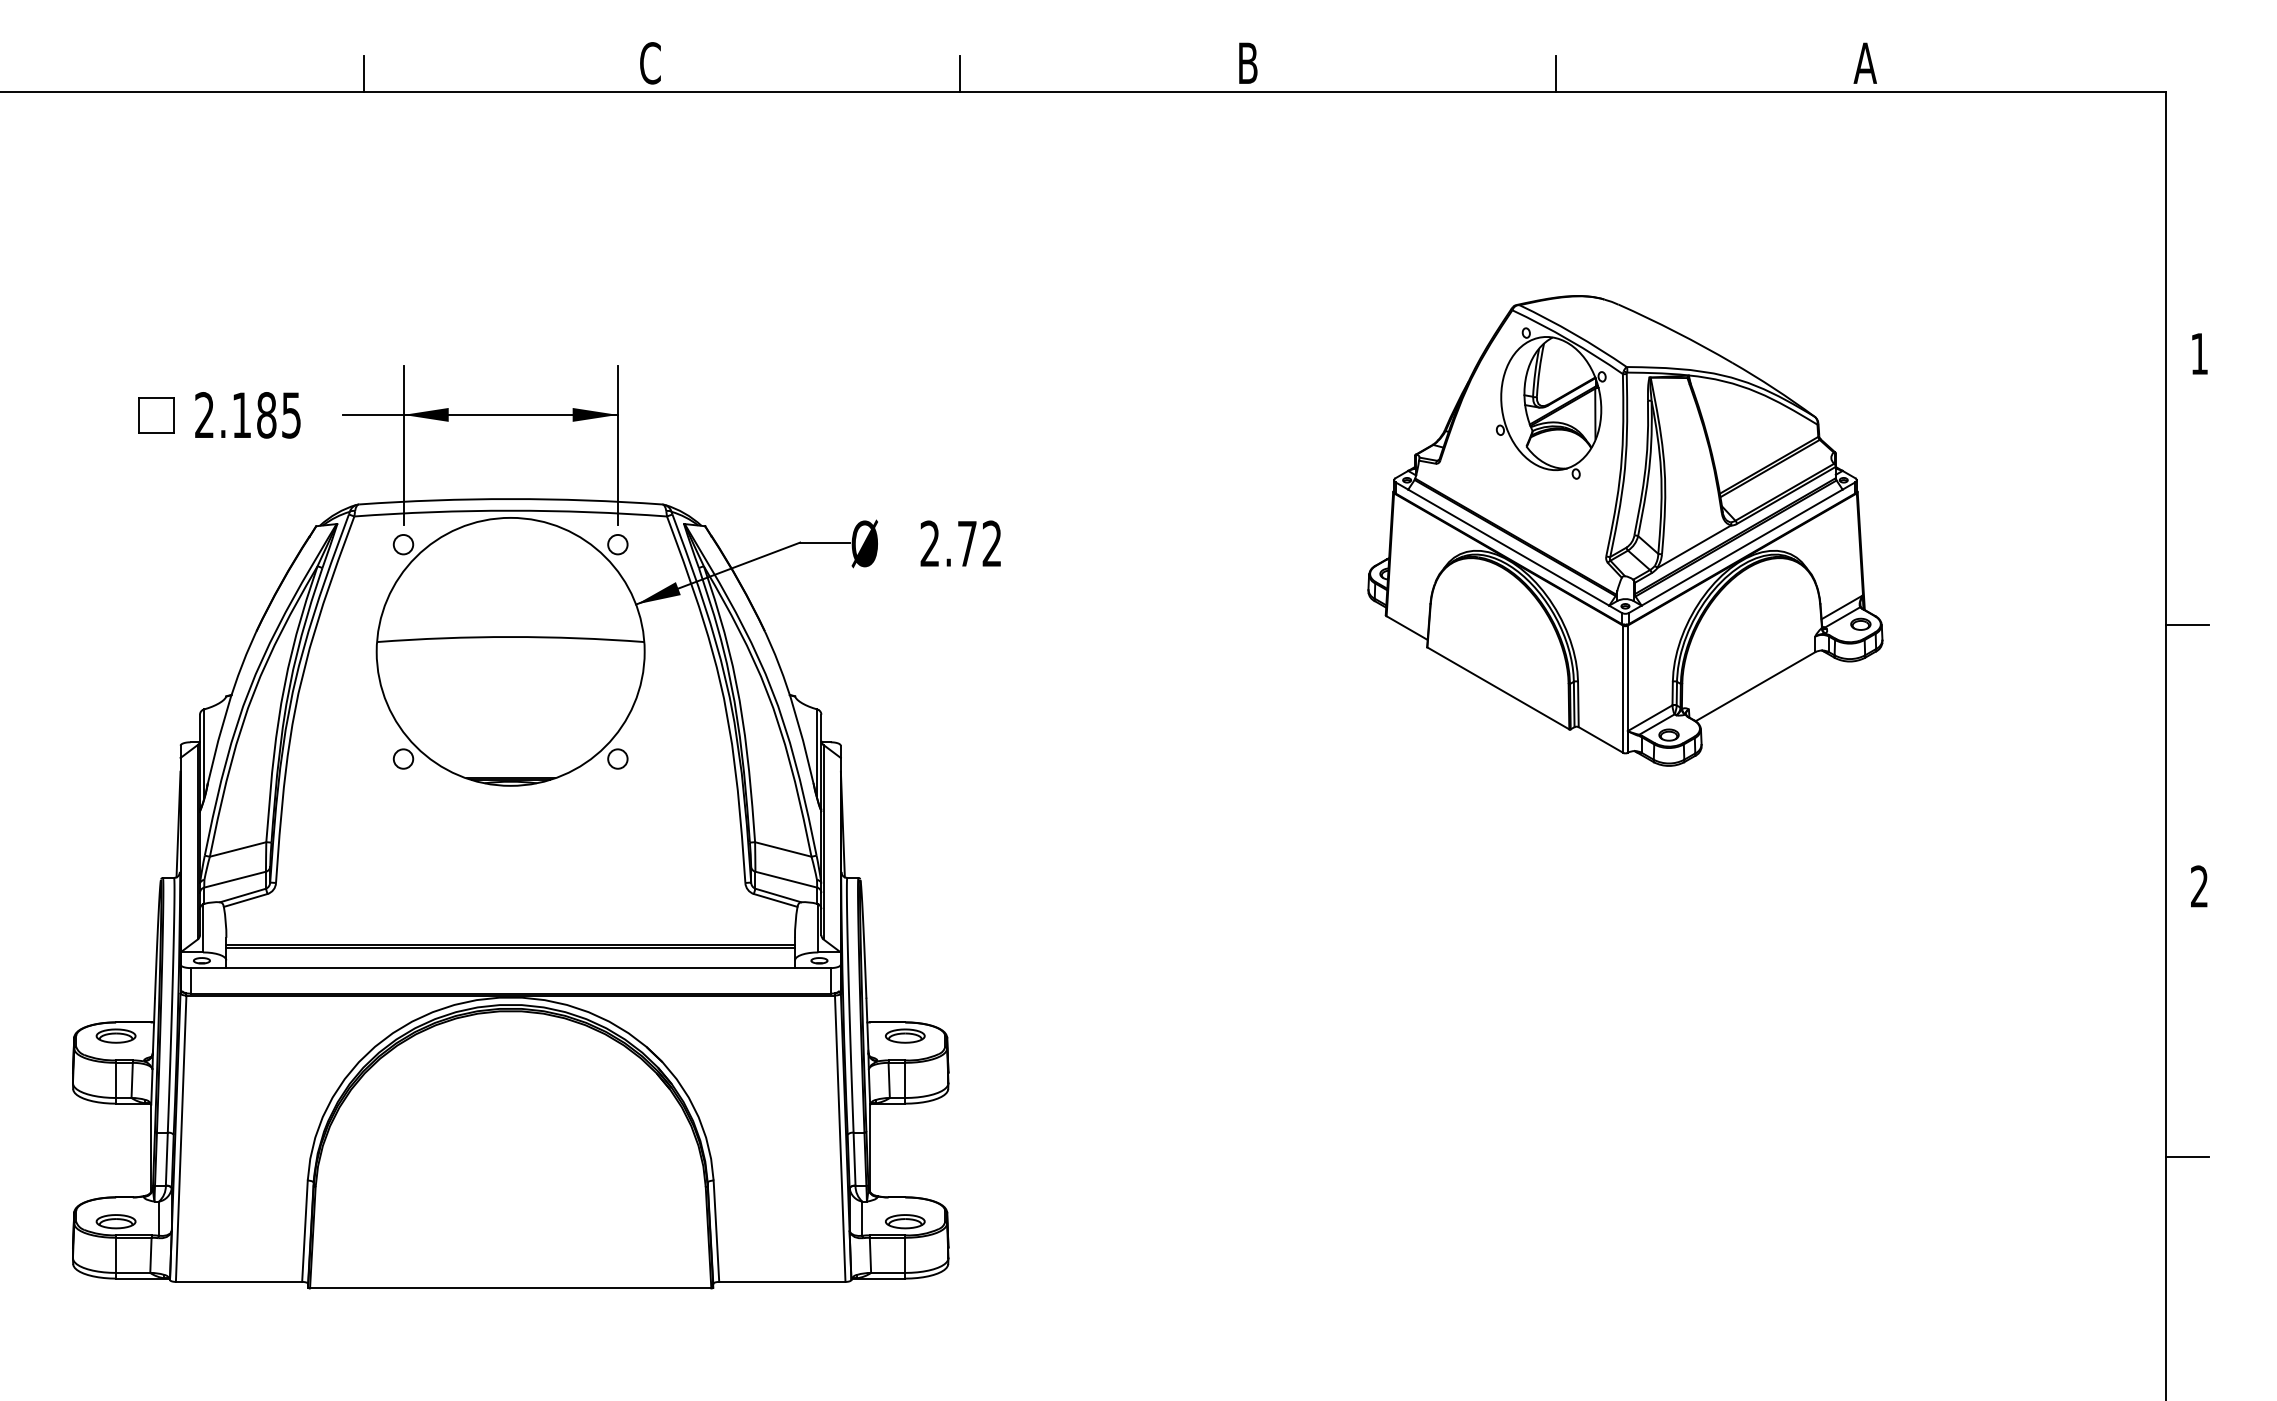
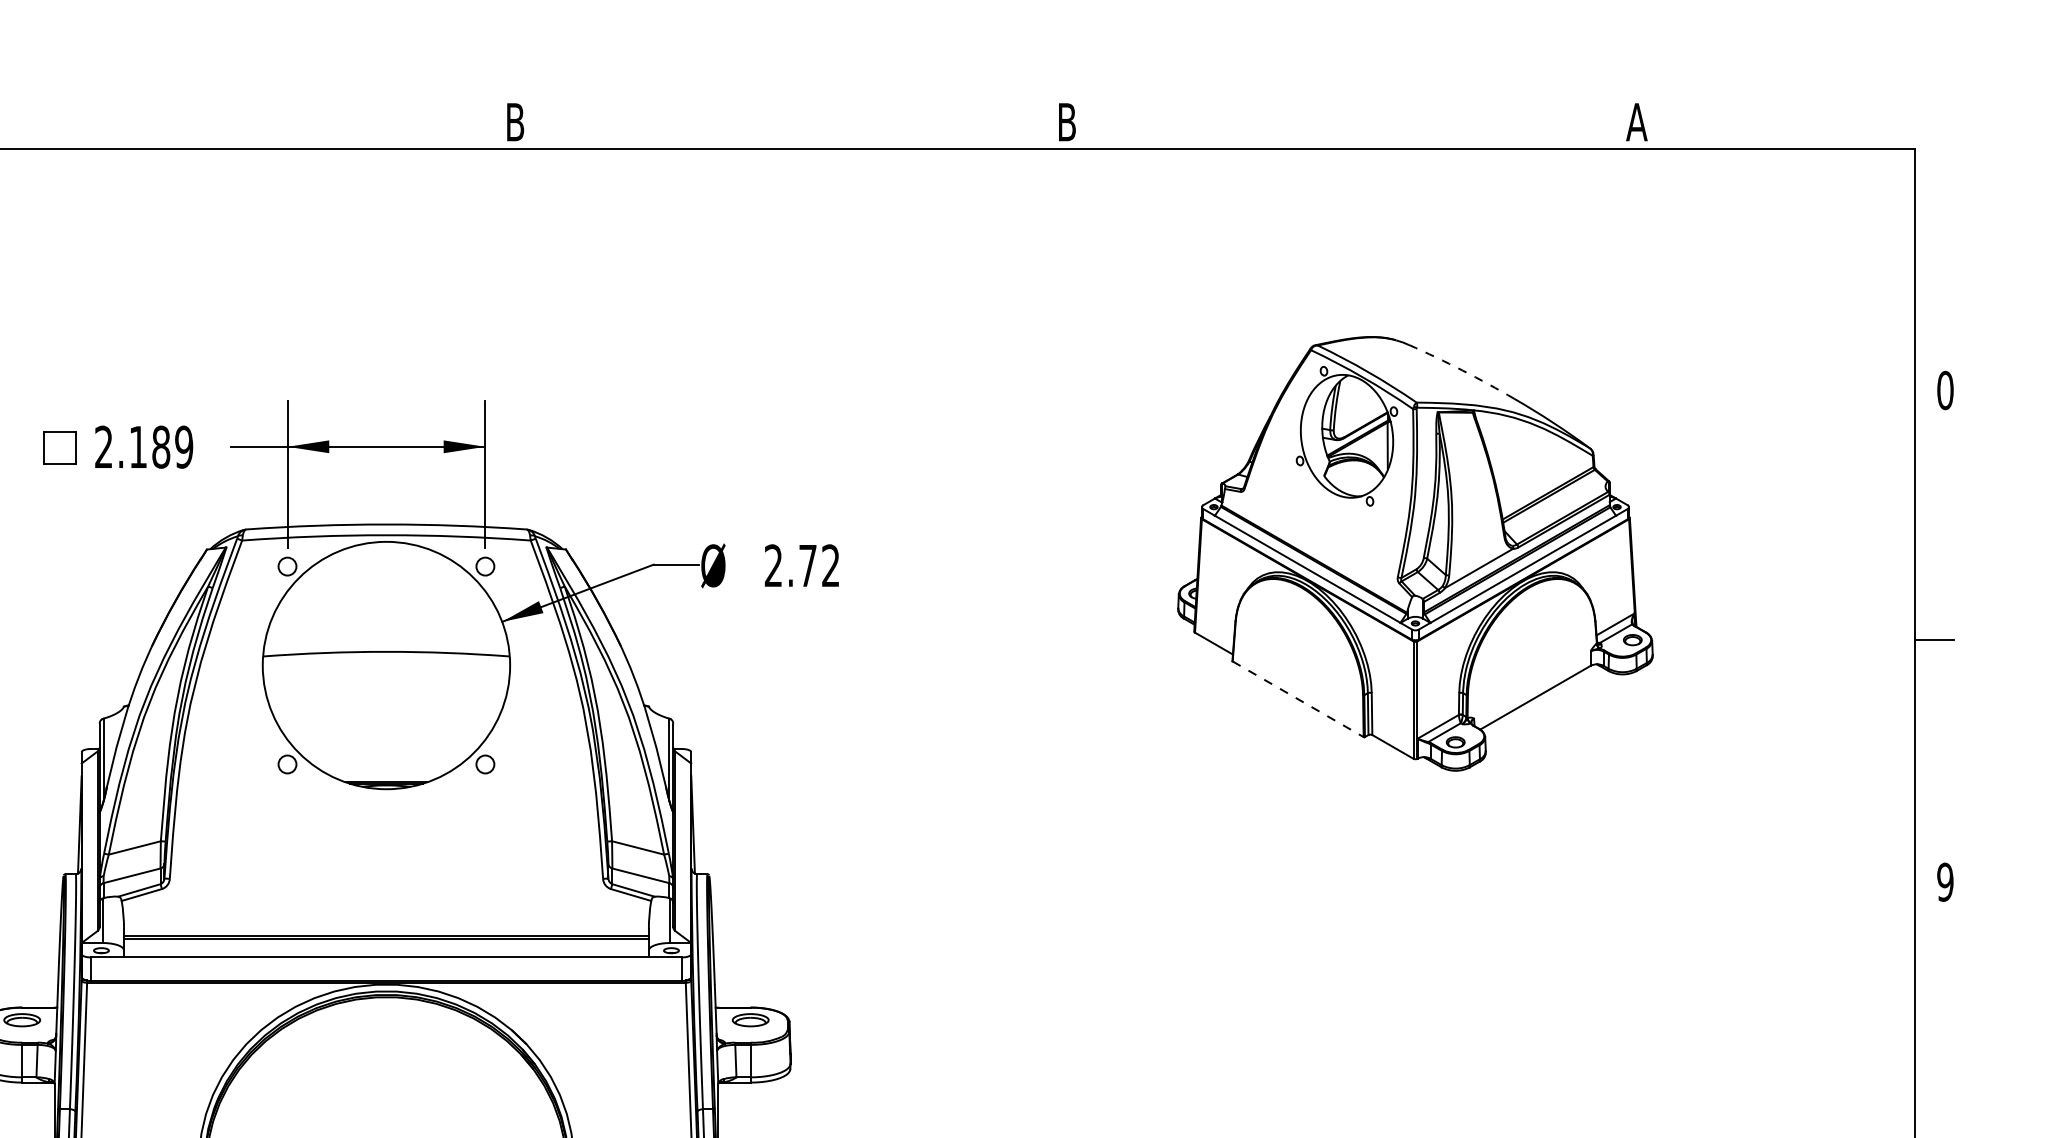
text: (650, 63) -> (515, 122), C -> B
line: (364, 73) -> (251, 131), removed
line: (960, 73) -> (801, 131), removed
line: (1556, 73) -> (1351, 131), removed
arc: (1676, 332) -> (1462, 370), solid -> dashed
text: (2199, 353) -> (1945, 390), 1 -> 0
text: (291, 415) -> (184, 447), 2.185 -> 2.189
line: (1498, 688) -> (1298, 699), solid -> dashed
text: (2199, 886) -> (1945, 882), 2 -> 9
line: (2187, 1157) -> (1934, 1132), removed

